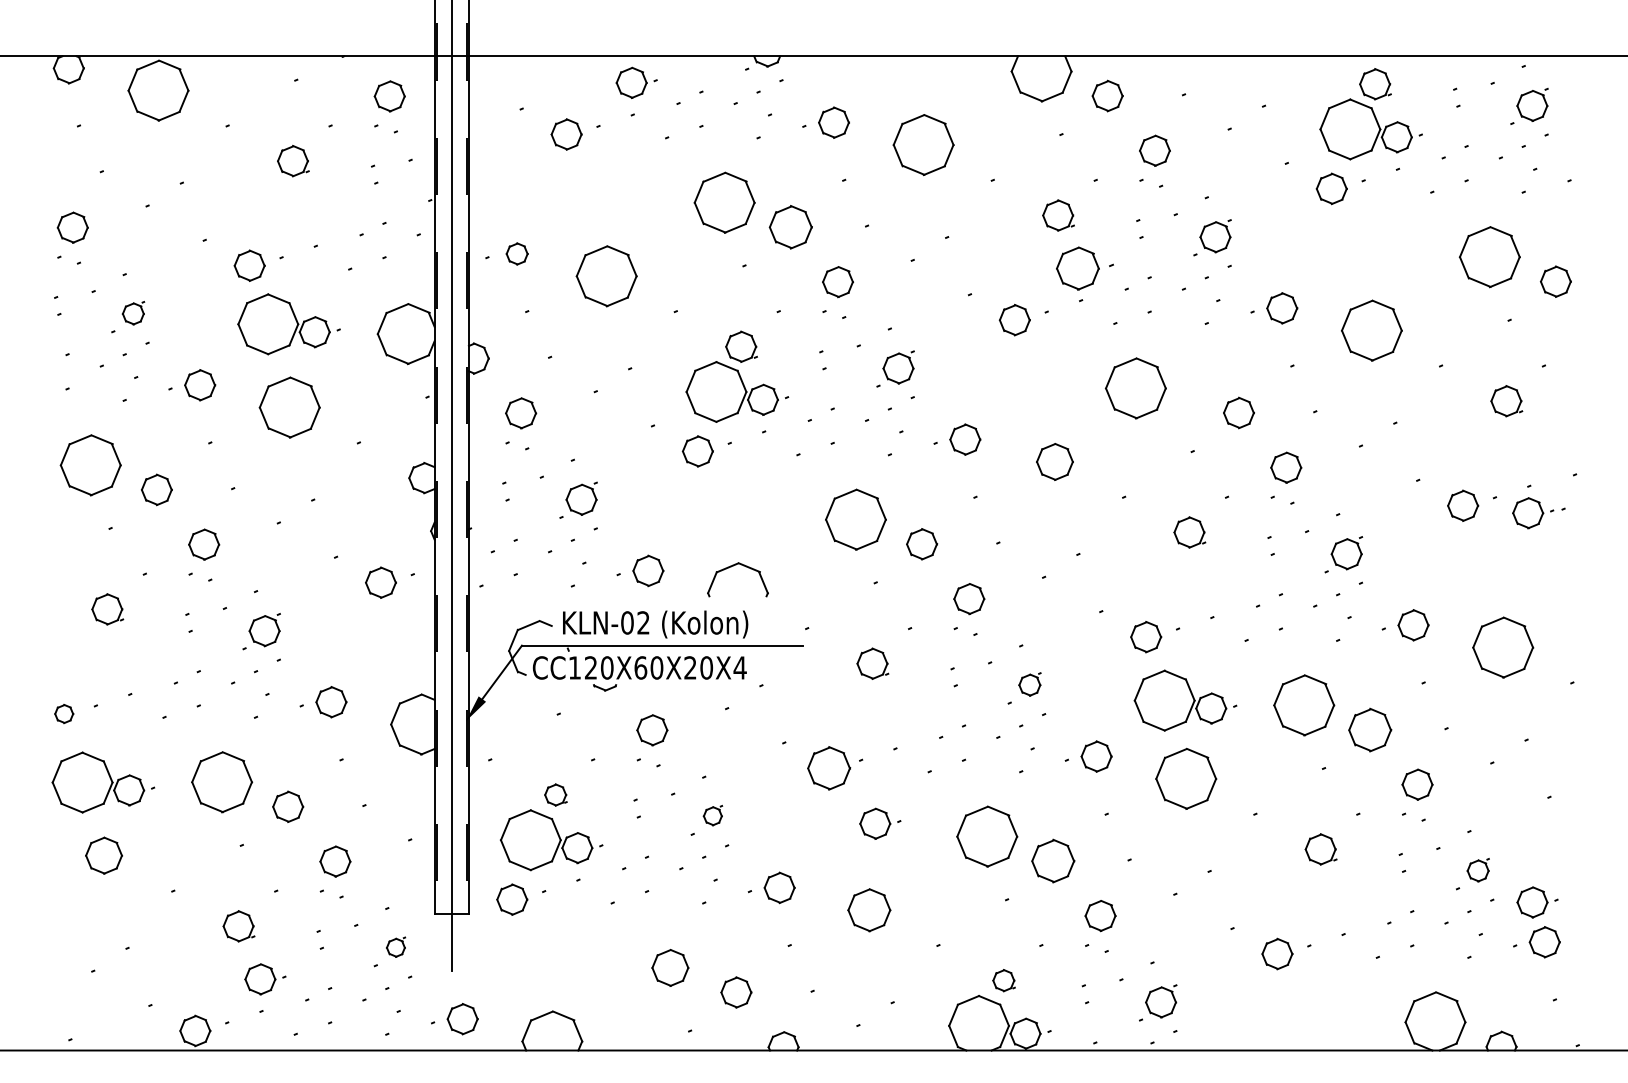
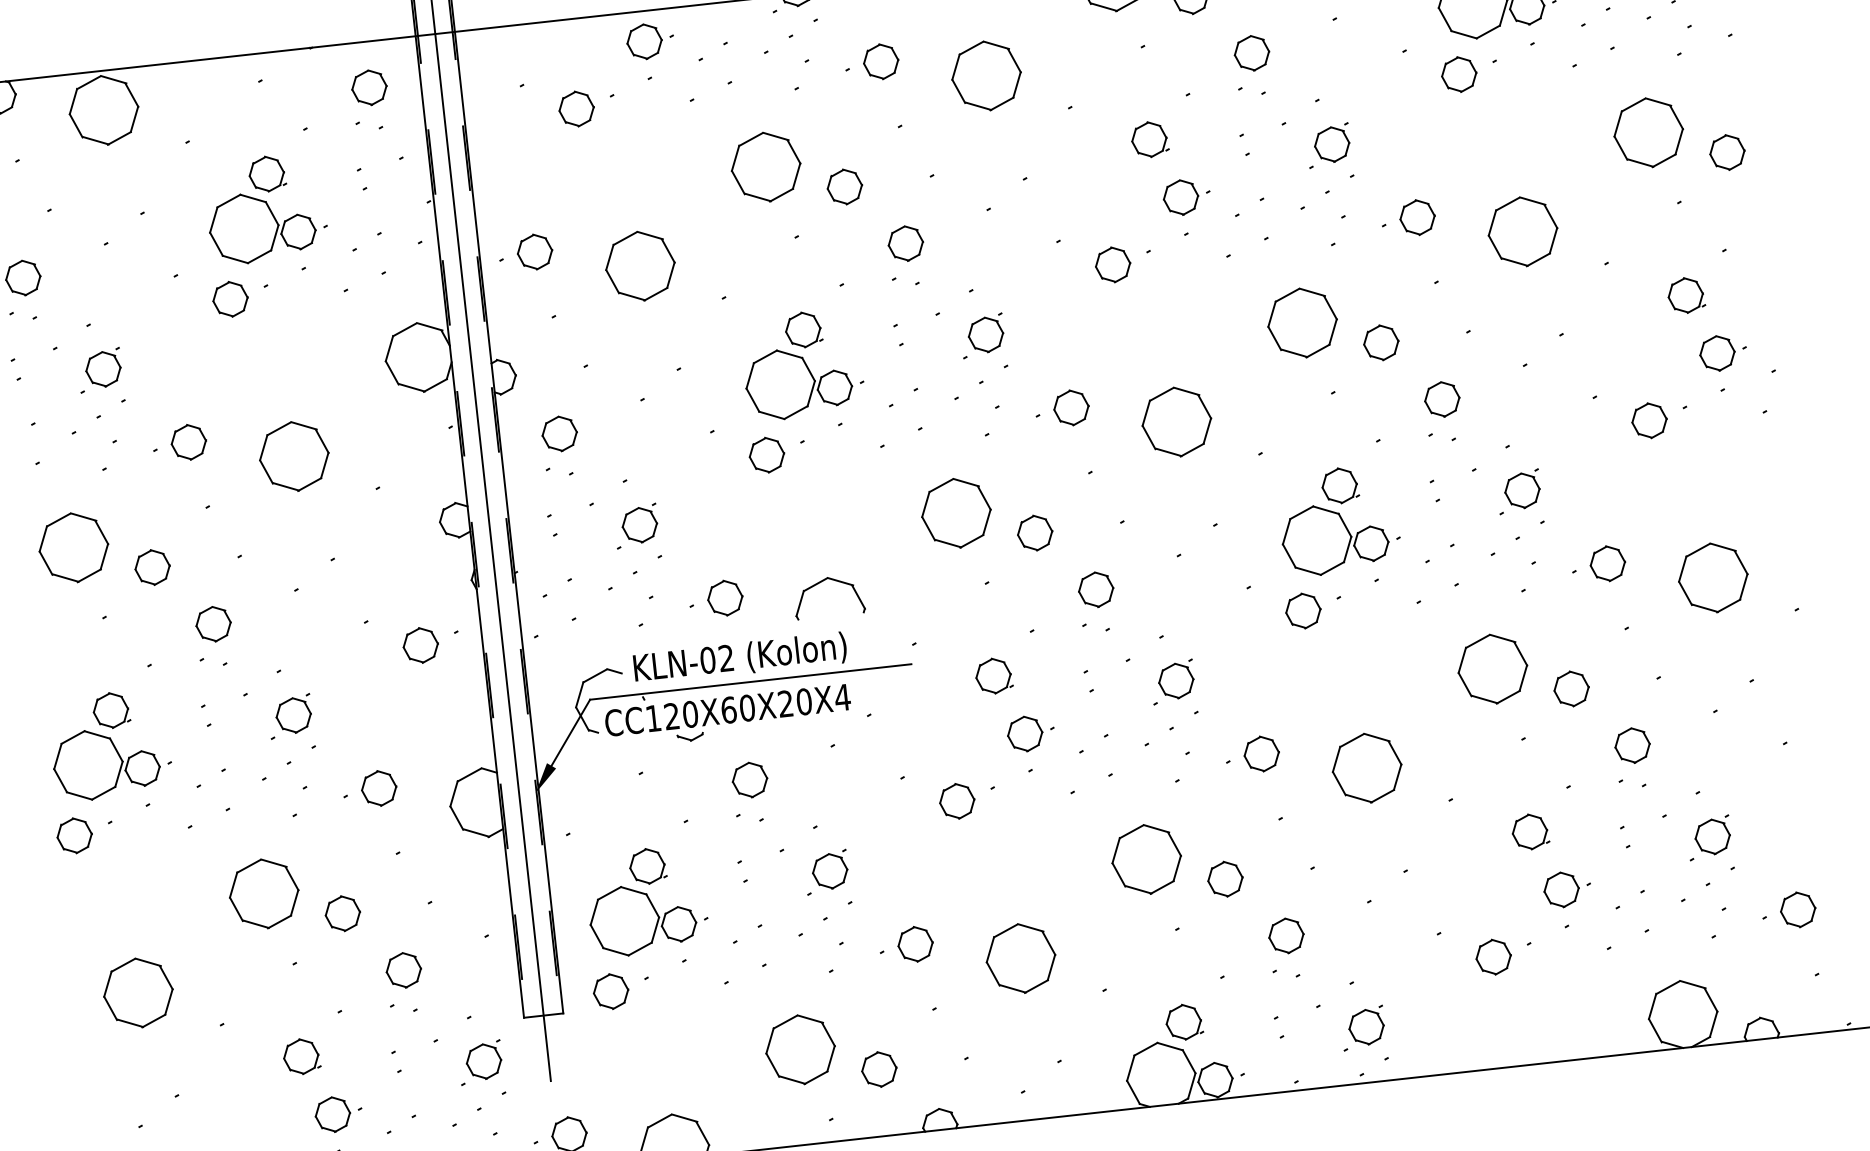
part: (790, 227) -> (844, 187), size x0.71
part: (517, 253) -> (535, 251), size x1.43
part: (1084, 268) -> (1186, 196), size x0.71
part: (133, 313) -> (103, 368), size x1.43
part: (288, 324) -> (267, 226), moved
part: (1135, 388) -> (1302, 323), moved
part: (1054, 461) -> (1176, 421), size x1.67
part: (1533, 513) -> (1723, 353), moved
part: (1029, 684) -> (1175, 680), size x1.43
part: (1185, 700) -> (1340, 537), moved
part: (64, 713) -> (75, 835), size x1.67
part: (1370, 729) -> (1571, 688), size x0.71
part: (829, 768) -> (957, 801), size x0.71
part: (103, 782) -> (112, 762), moved
part: (555, 794) -> (647, 865), size x1.43
part: (712, 815) -> (829, 870), size x1.67
part: (880, 823) -> (1031, 733), moved
part: (103, 855) -> (137, 992), size x1.67
part: (1053, 861) -> (1225, 879), size x0.71
part: (1478, 870) -> (1713, 836), size x1.43
part: (1537, 902) -> (1567, 889), moved
part: (869, 910) -> (1021, 958), size x1.43
part: (395, 947) -> (483, 1061), size x1.67
part: (670, 967) -> (800, 1049), size x1.67
part: (1003, 980) -> (1183, 1022), size x1.43

